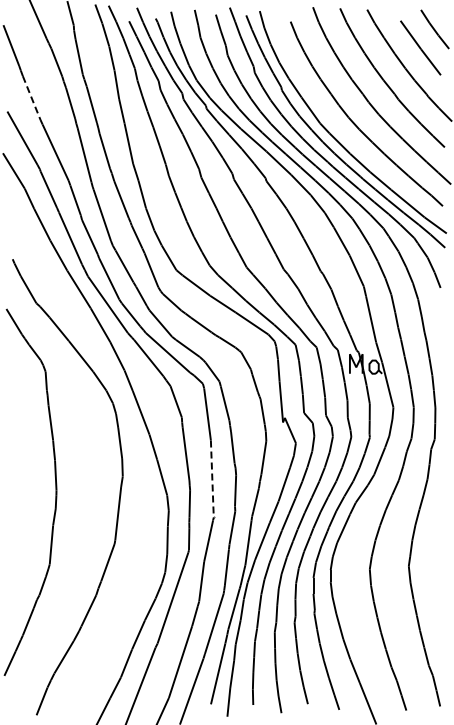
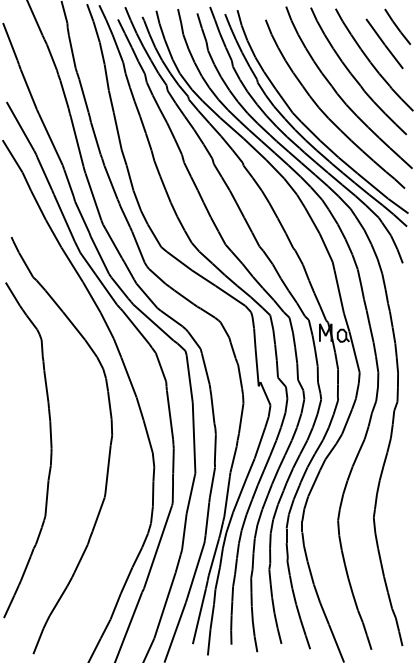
line: (31, 98) -> (28, 90), dashed -> solid
line: (212, 479) -> (194, 438), dashed -> solid

